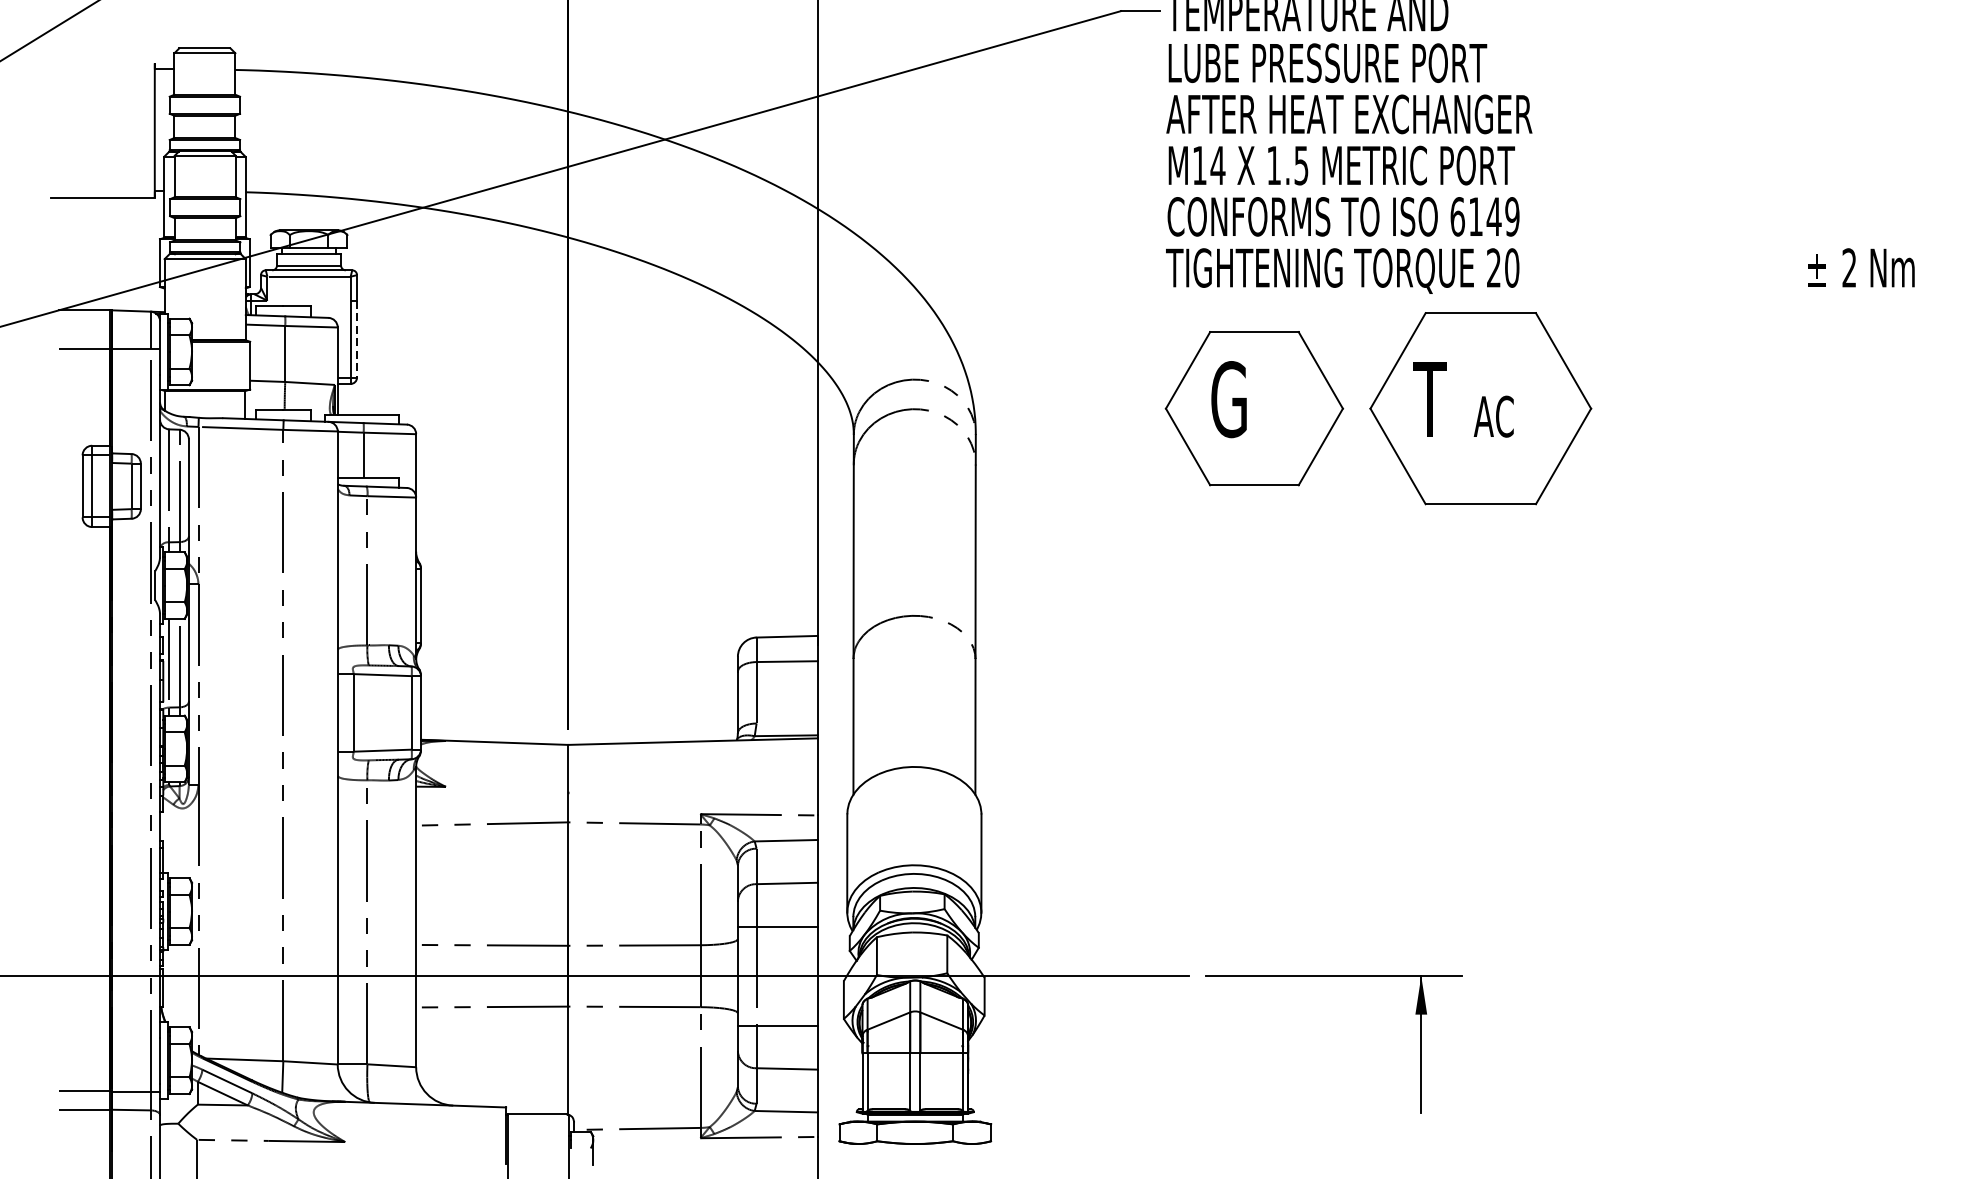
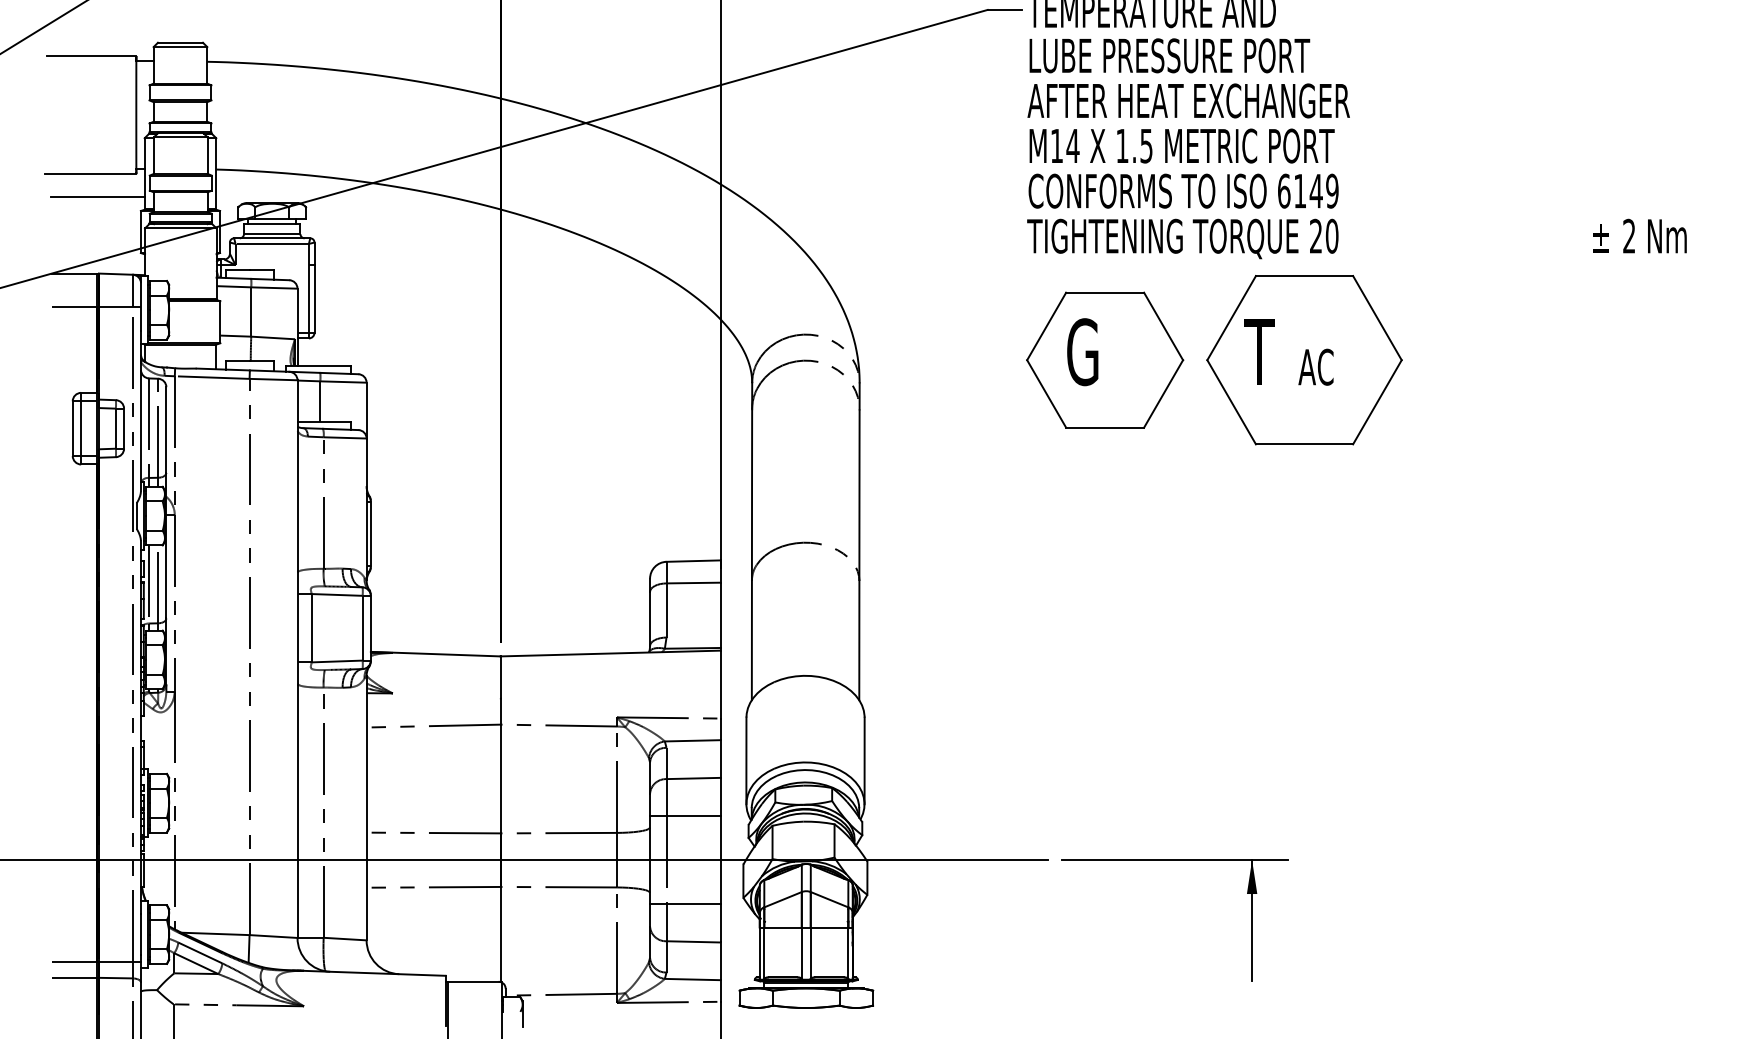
line: (103, 63) -> (91, 56), added
line: (110, 223) -> (97, 197), added
line: (357, 338) -> (314, 298), dashed -> solid

